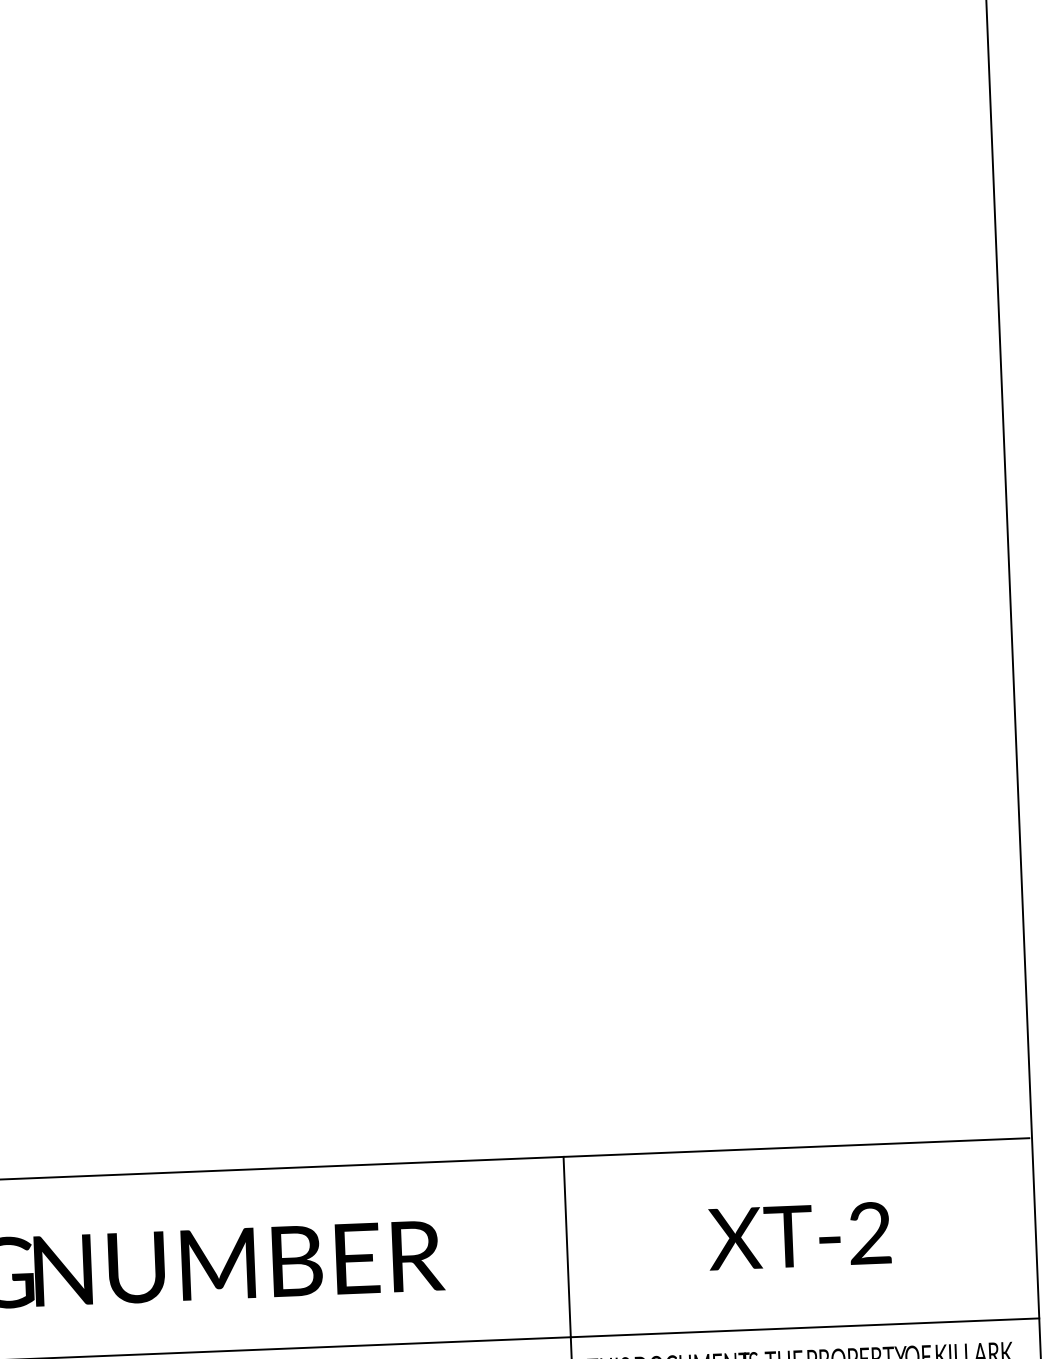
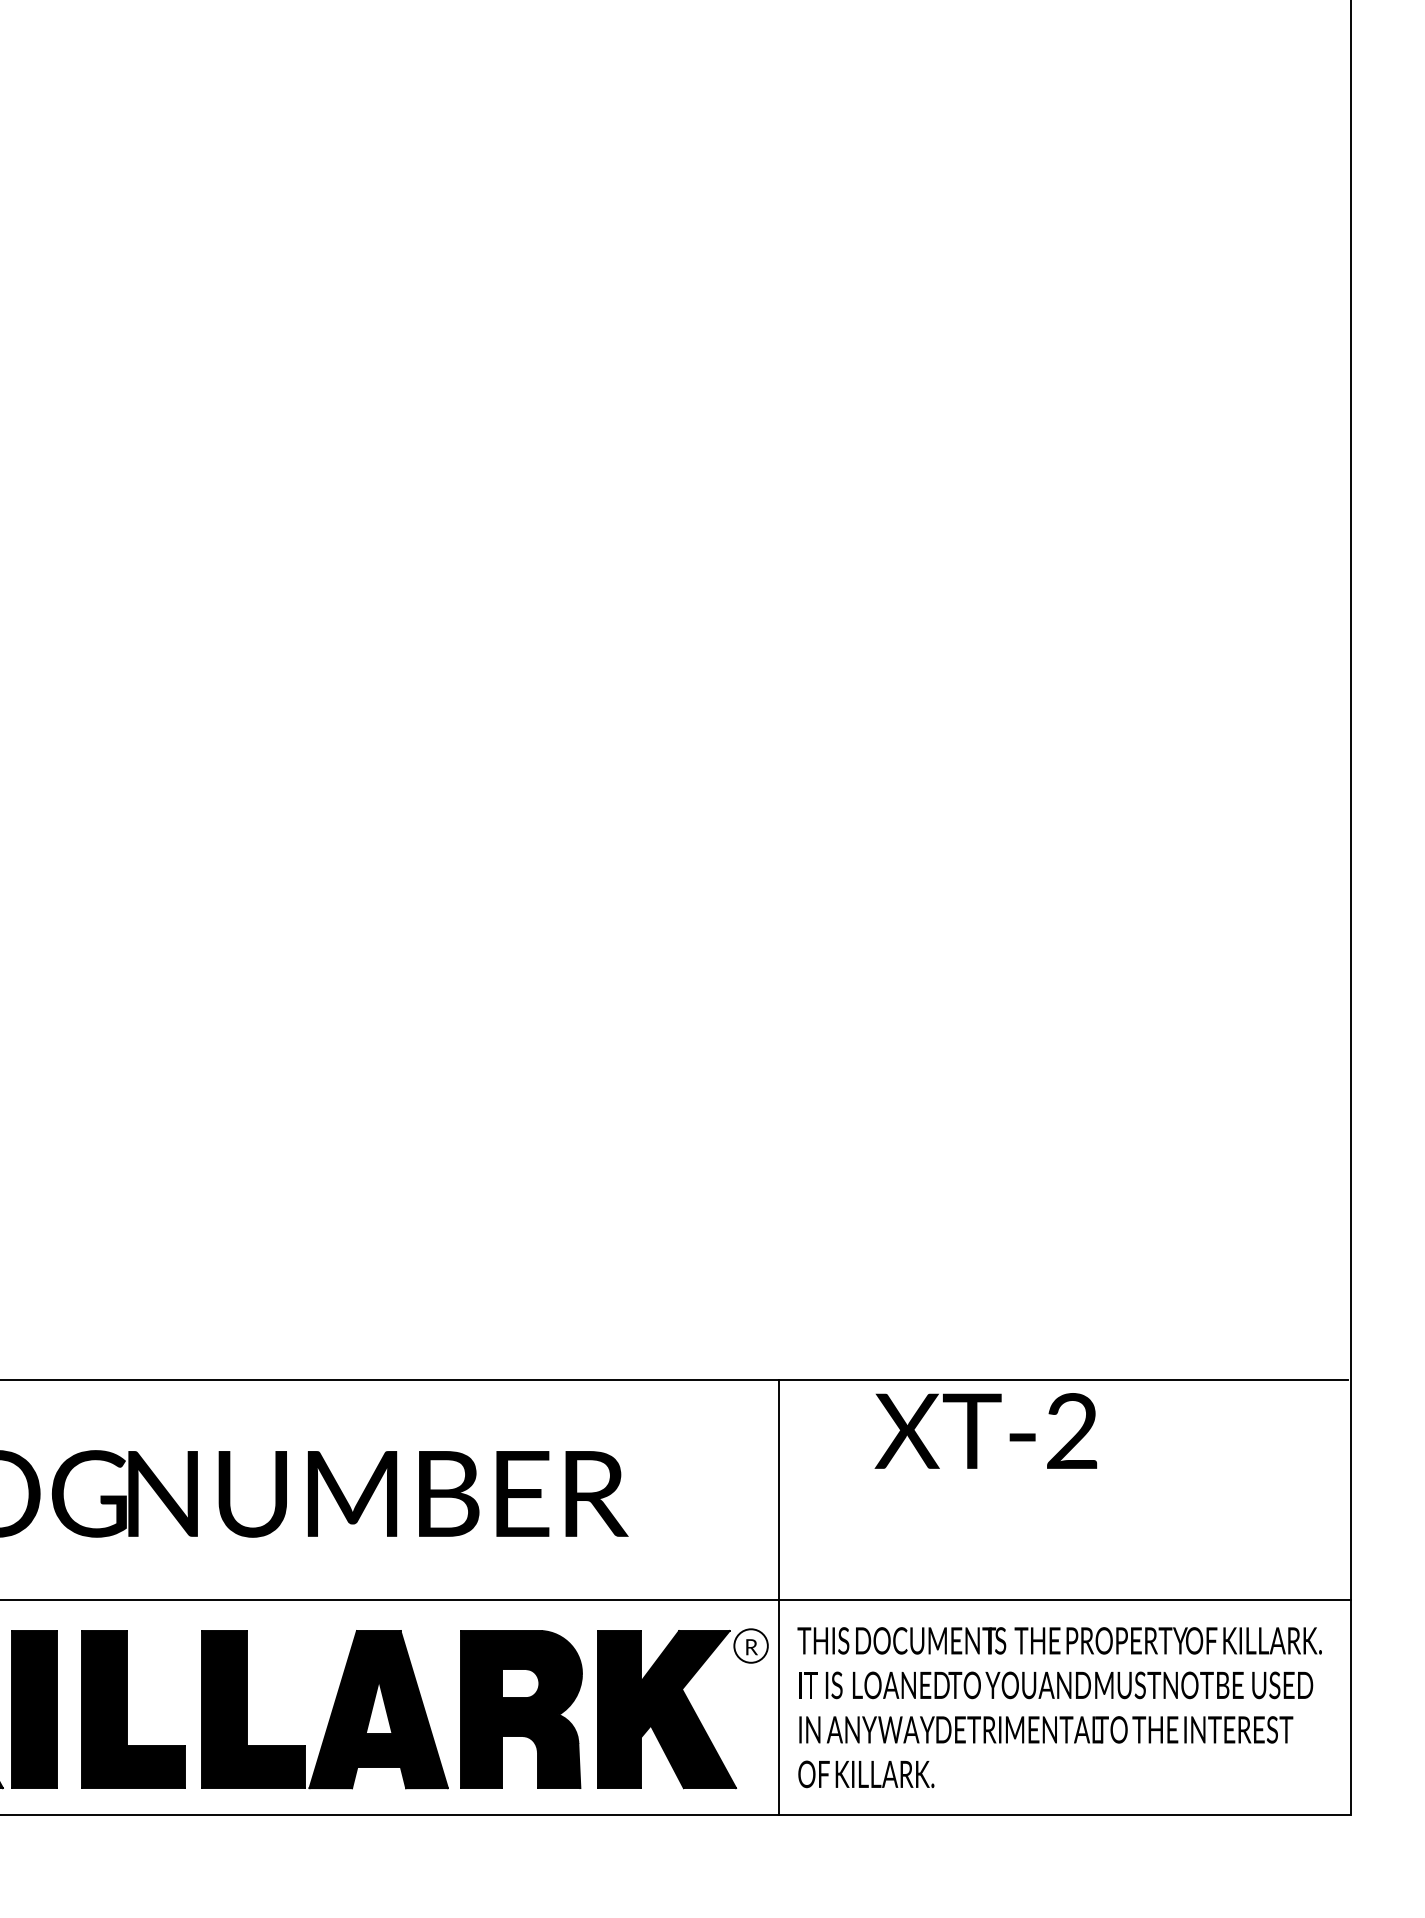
text: (799, 1235) -> (985, 1430), moved

